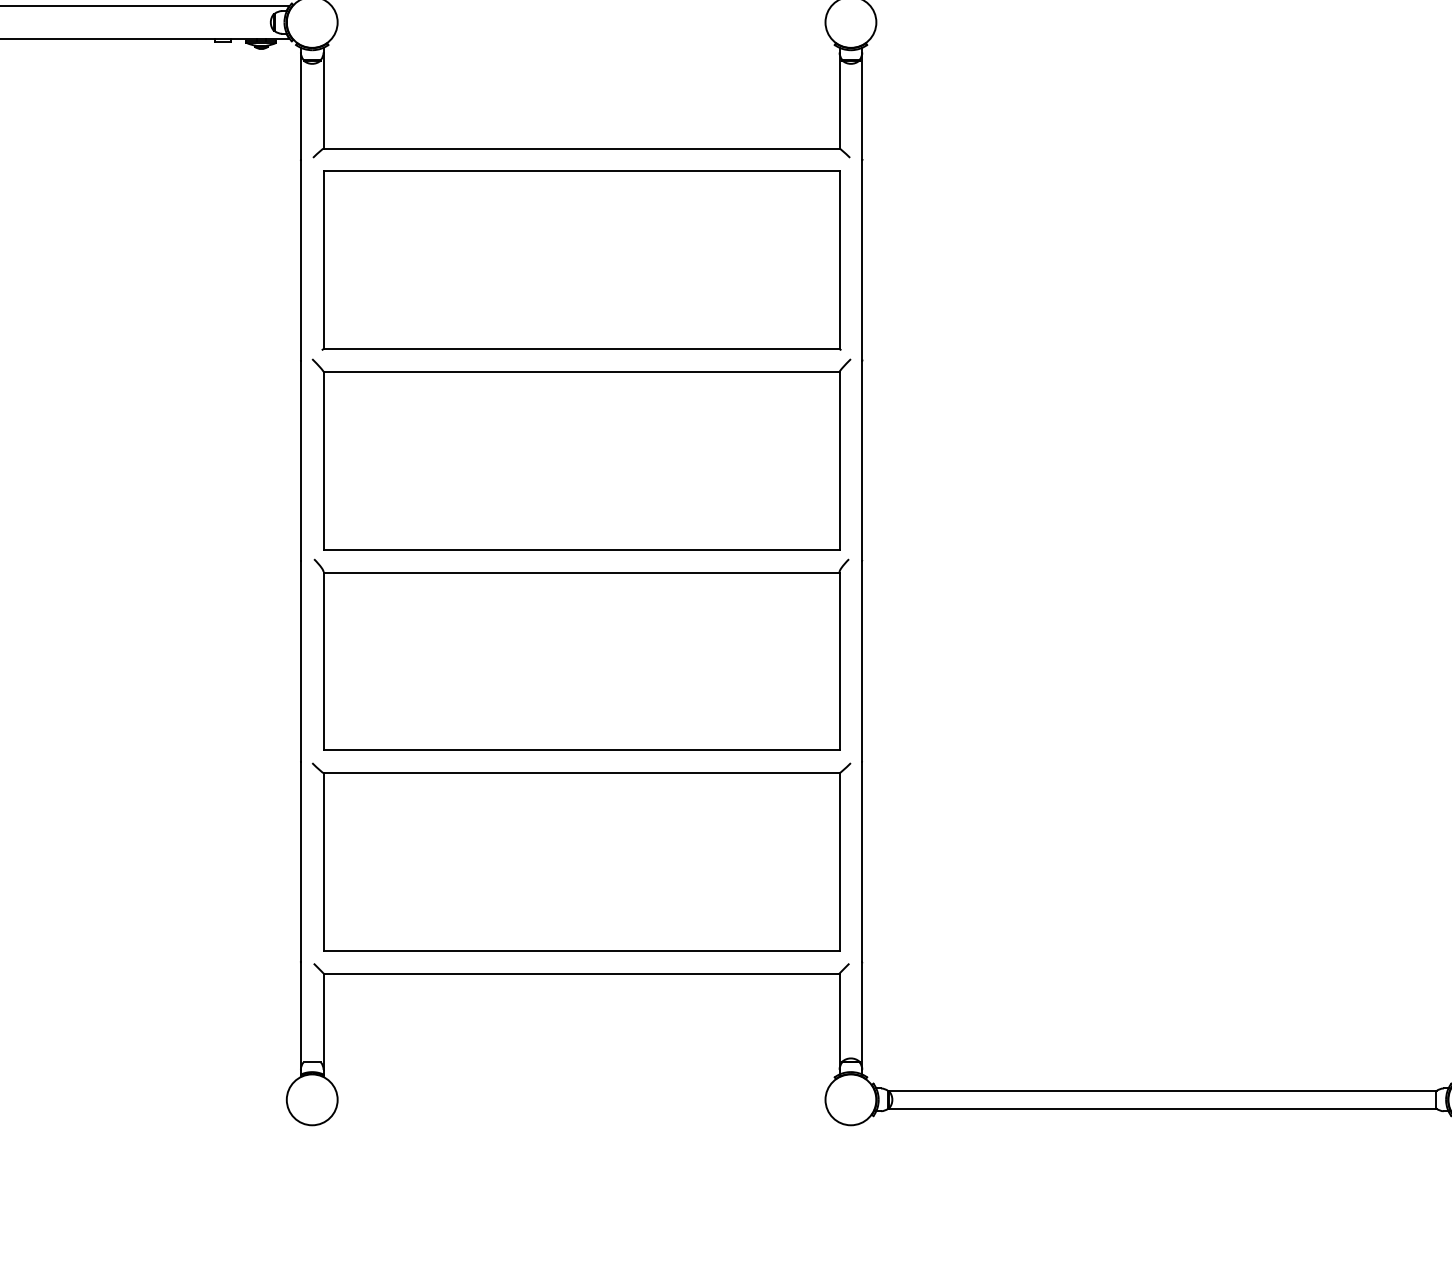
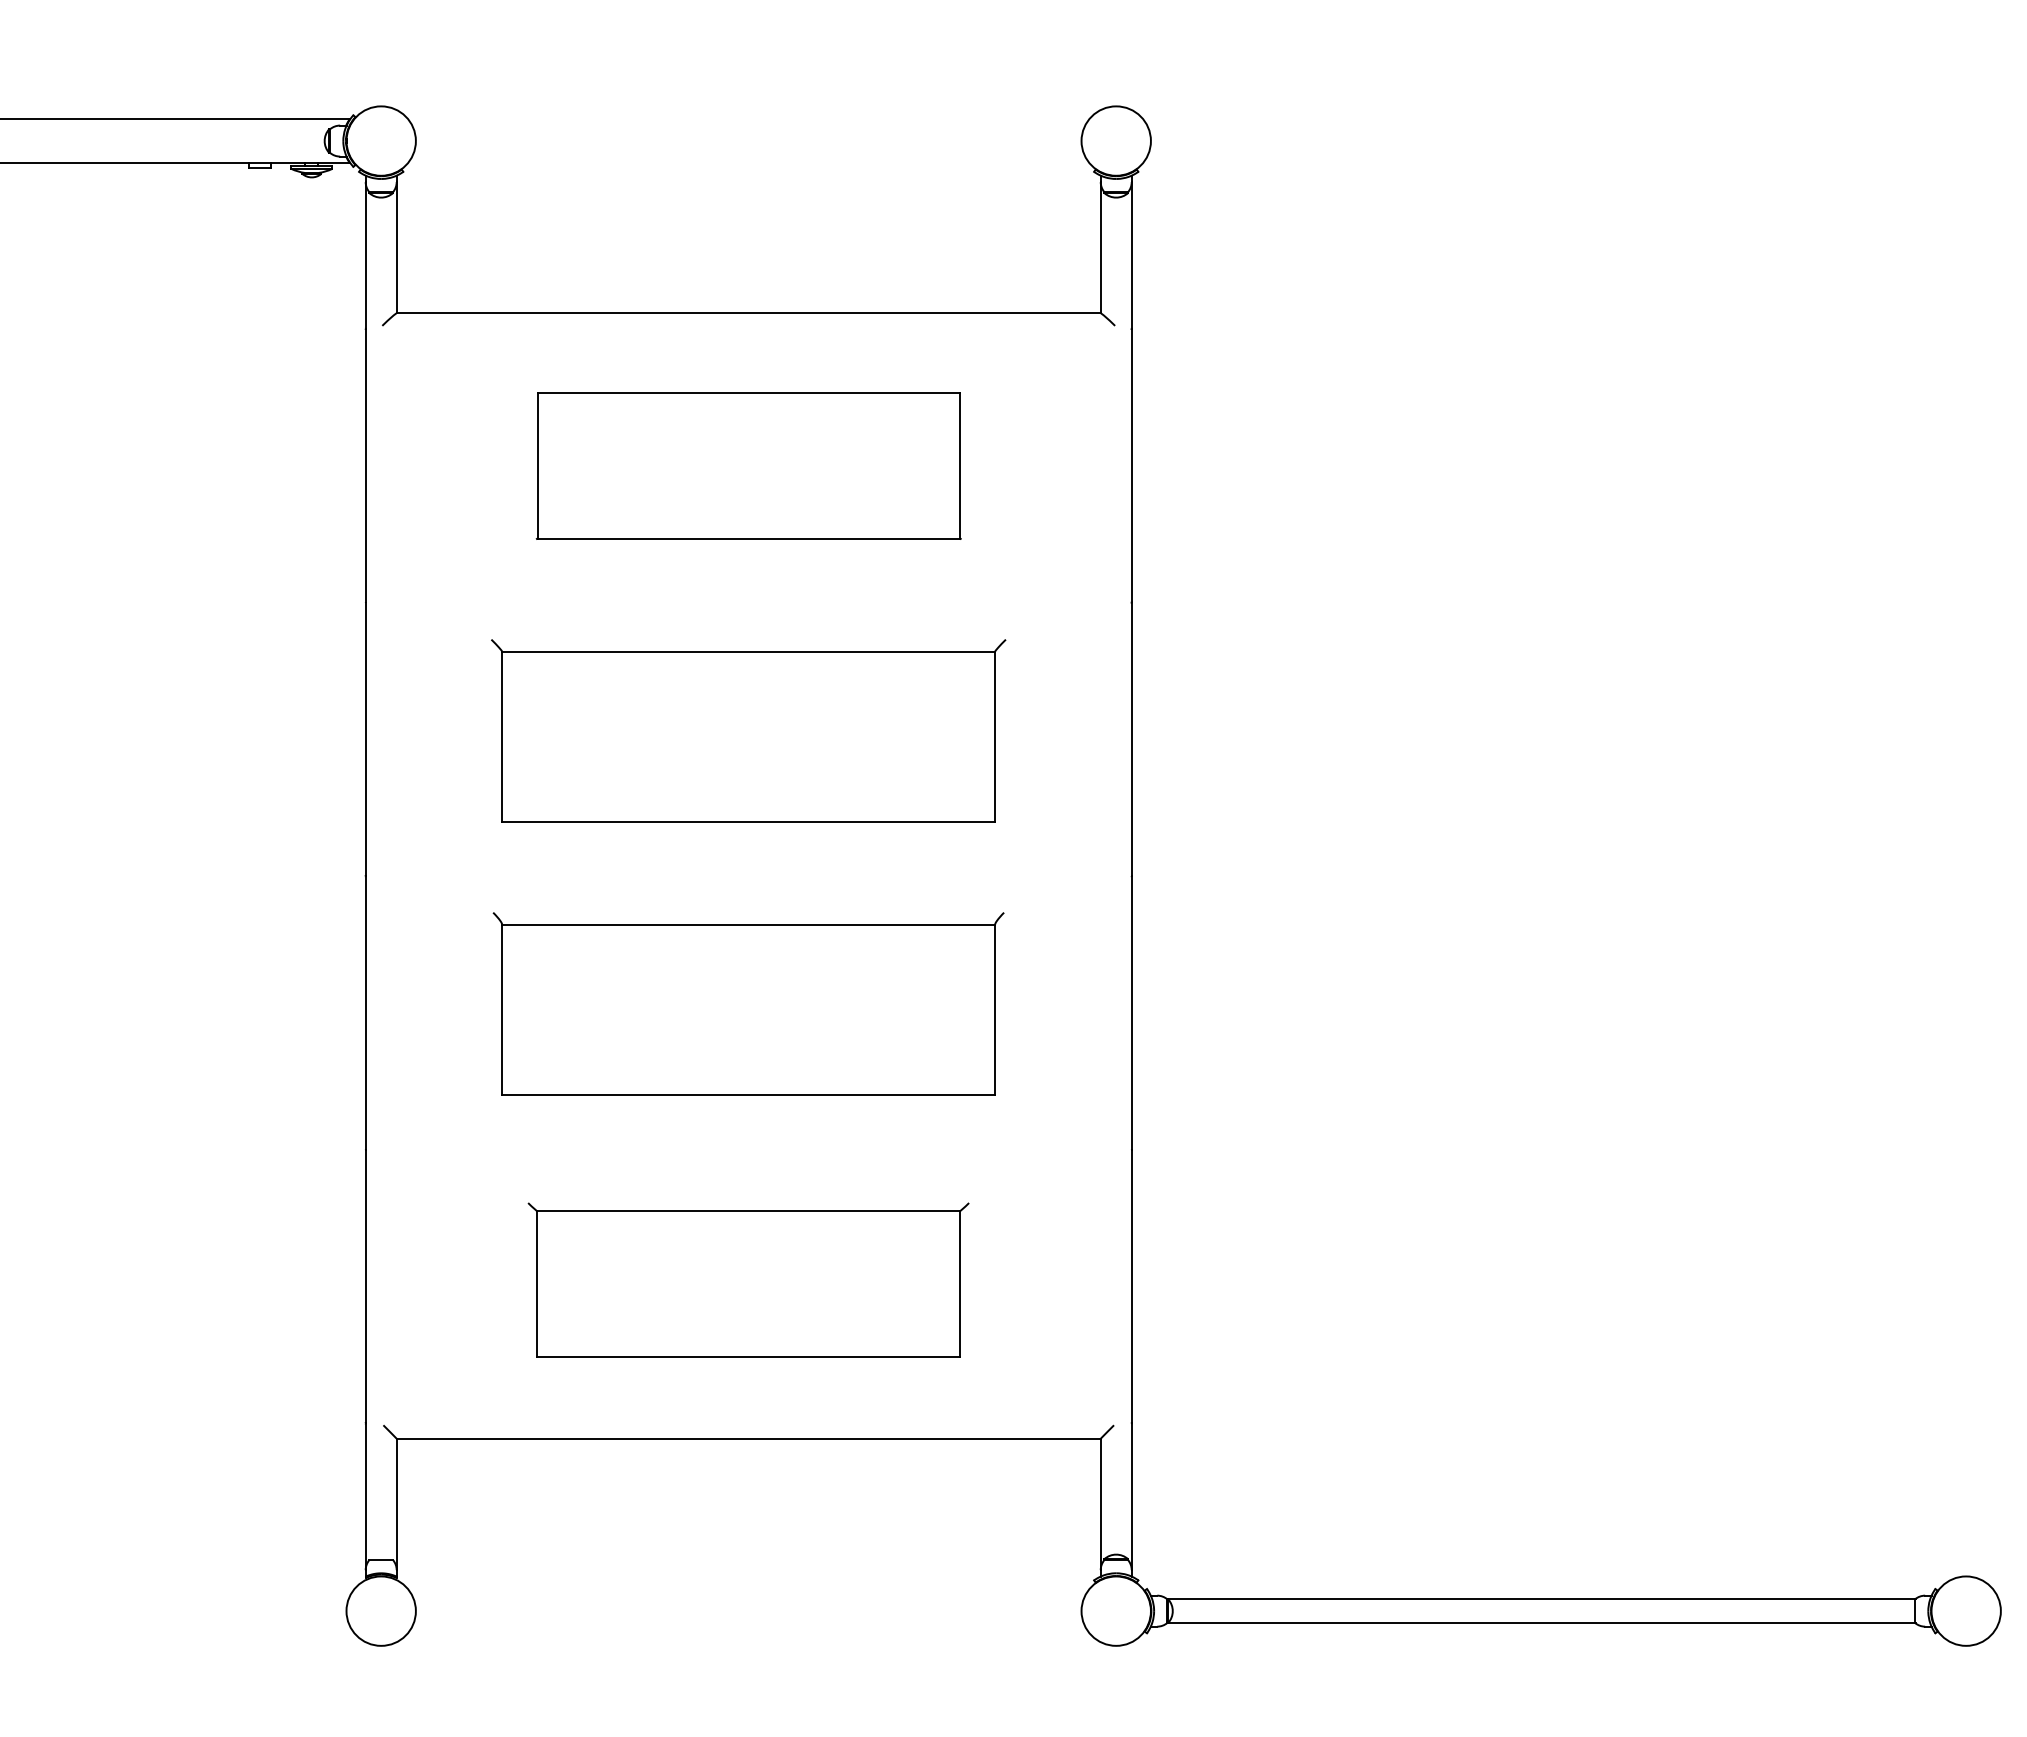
part: (581, 260) -> (748, 465), size x0.6
part: (581, 454) -> (748, 730), size x0.7
part: (581, 654) -> (748, 1003), size x0.7
part: (581, 856) -> (748, 1279), size x0.6

